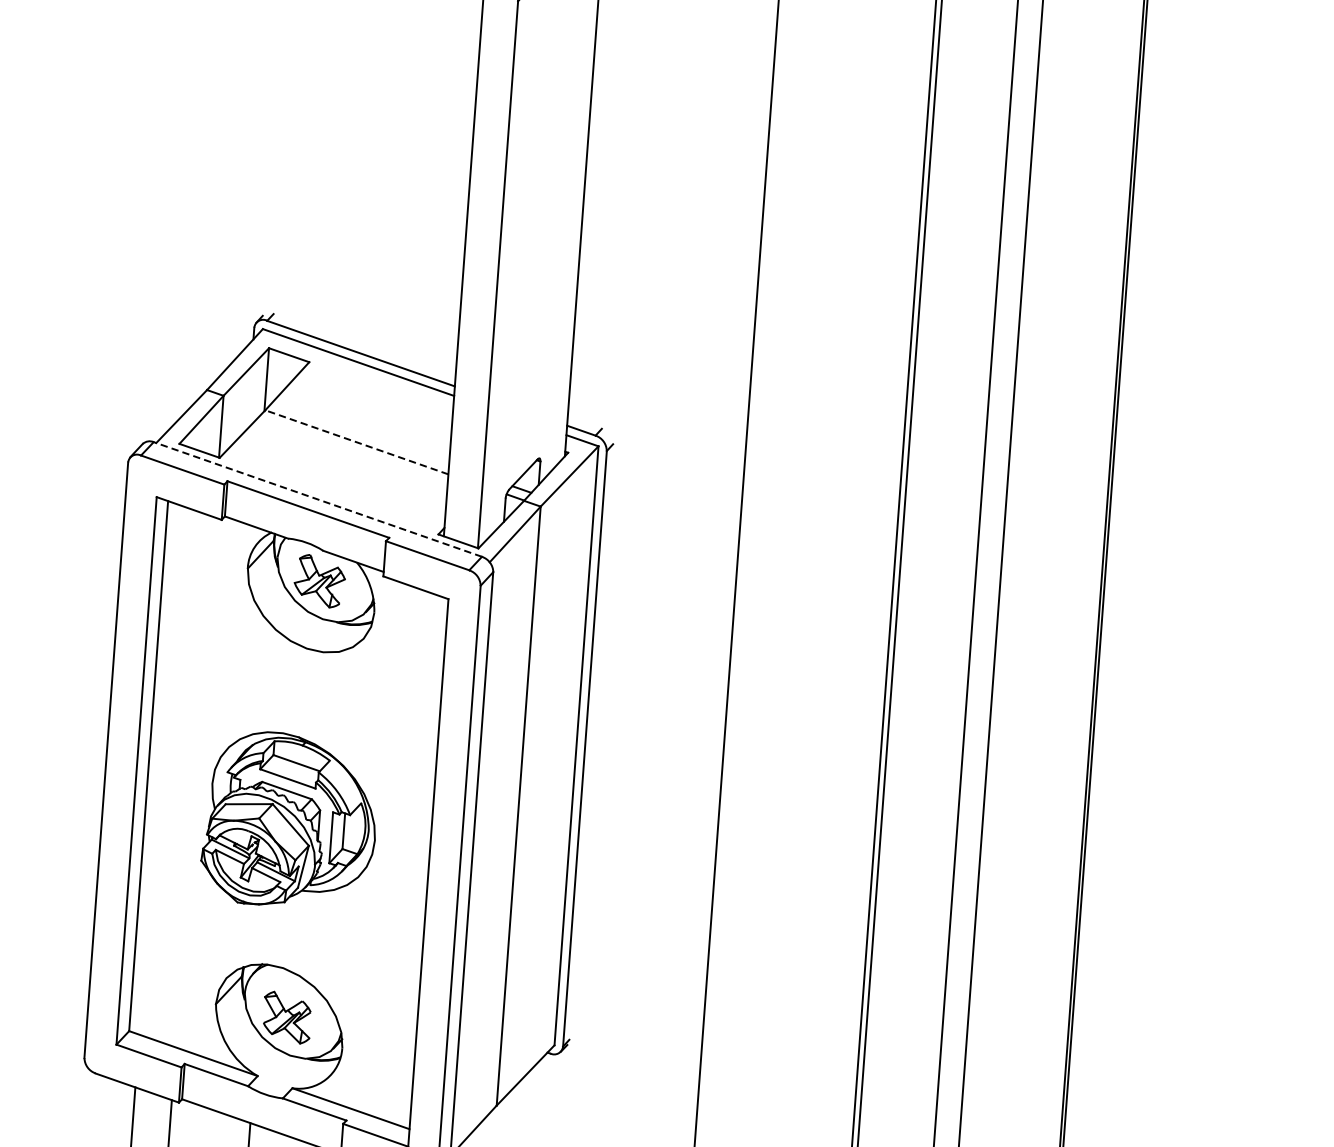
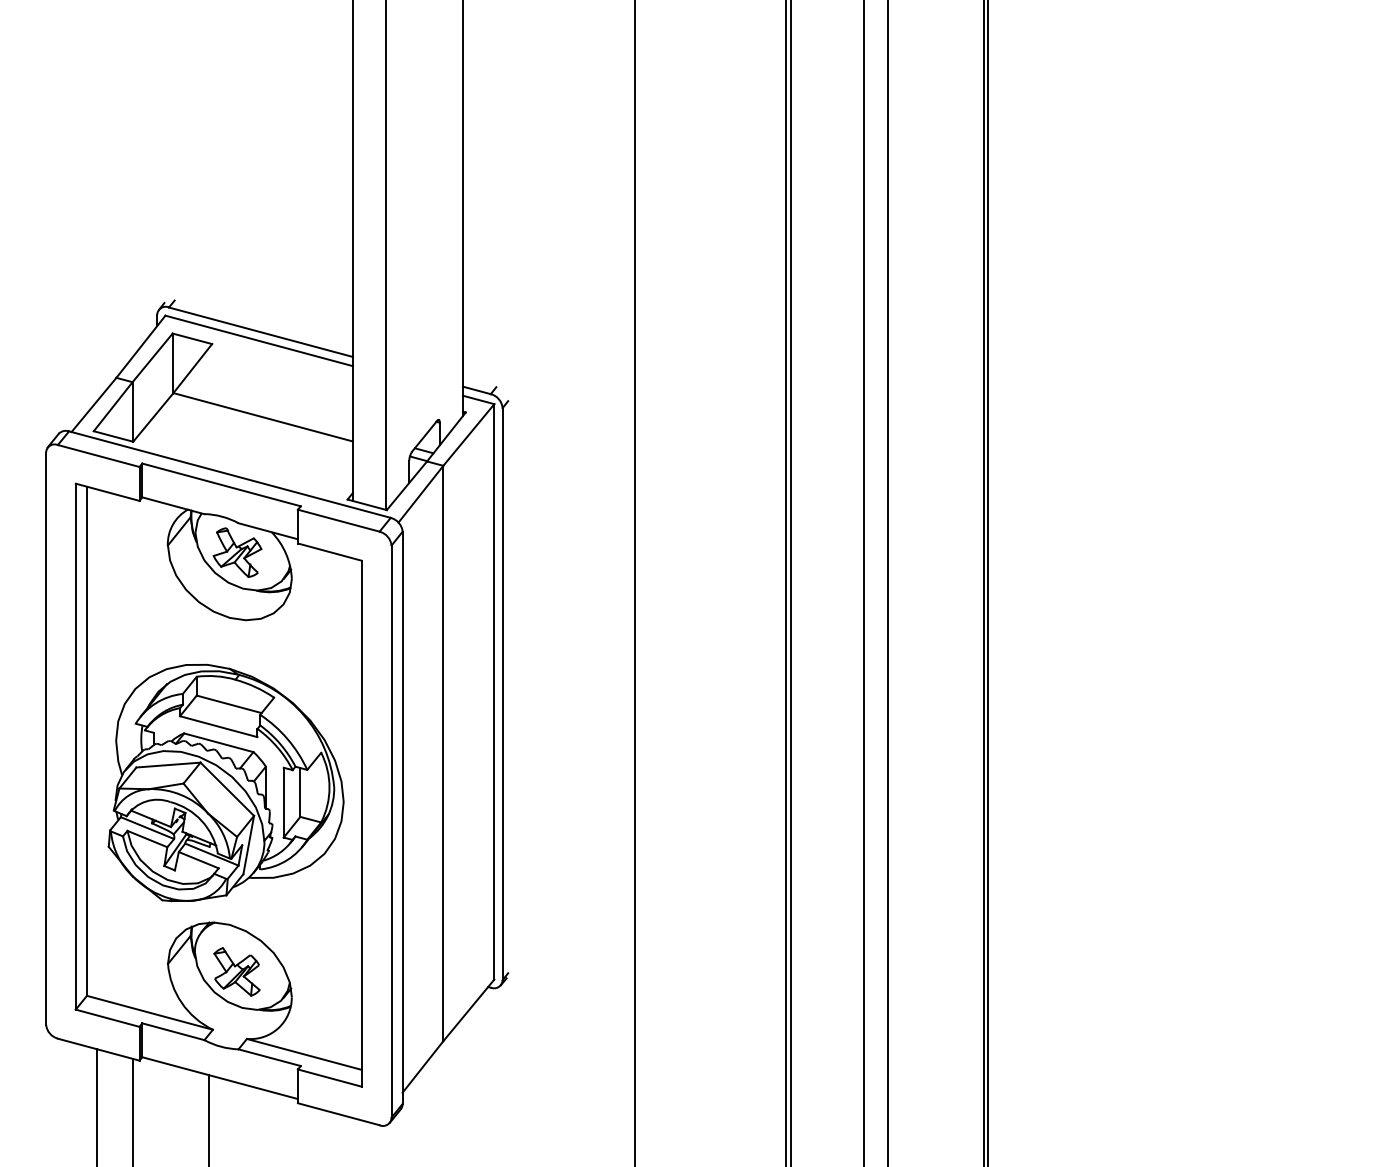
line: (357, 442) -> (263, 417), dashed -> solid
line: (317, 499) -> (229, 474), dashed -> solid
part: (289, 820) -> (225, 783), size x1.43

